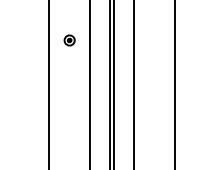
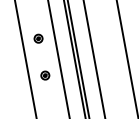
part: (69, 87) -> (45, 75), added

